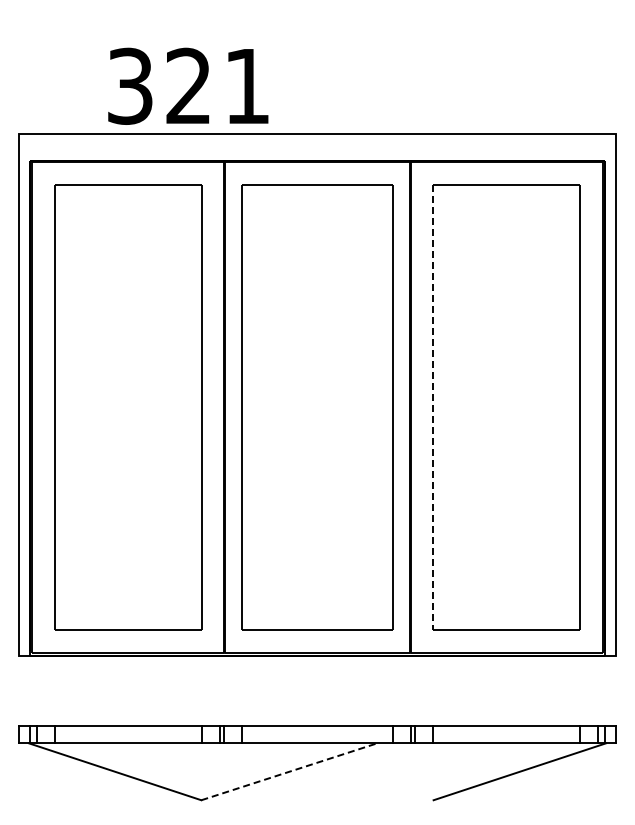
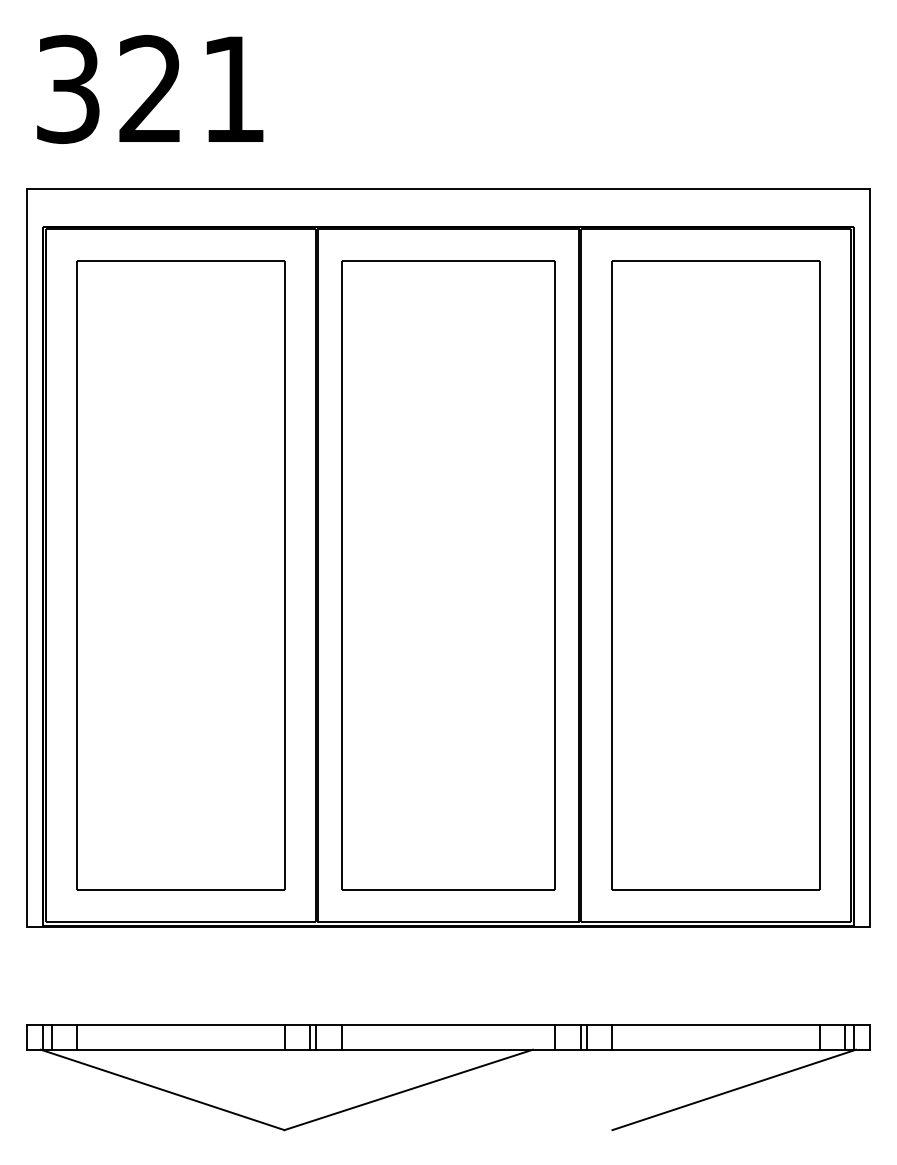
text: (188, 85) -> (150, 88), moved
line: (433, 407) -> (612, 575), dashed -> solid
line: (289, 771) -> (408, 1089), dashed -> solid

